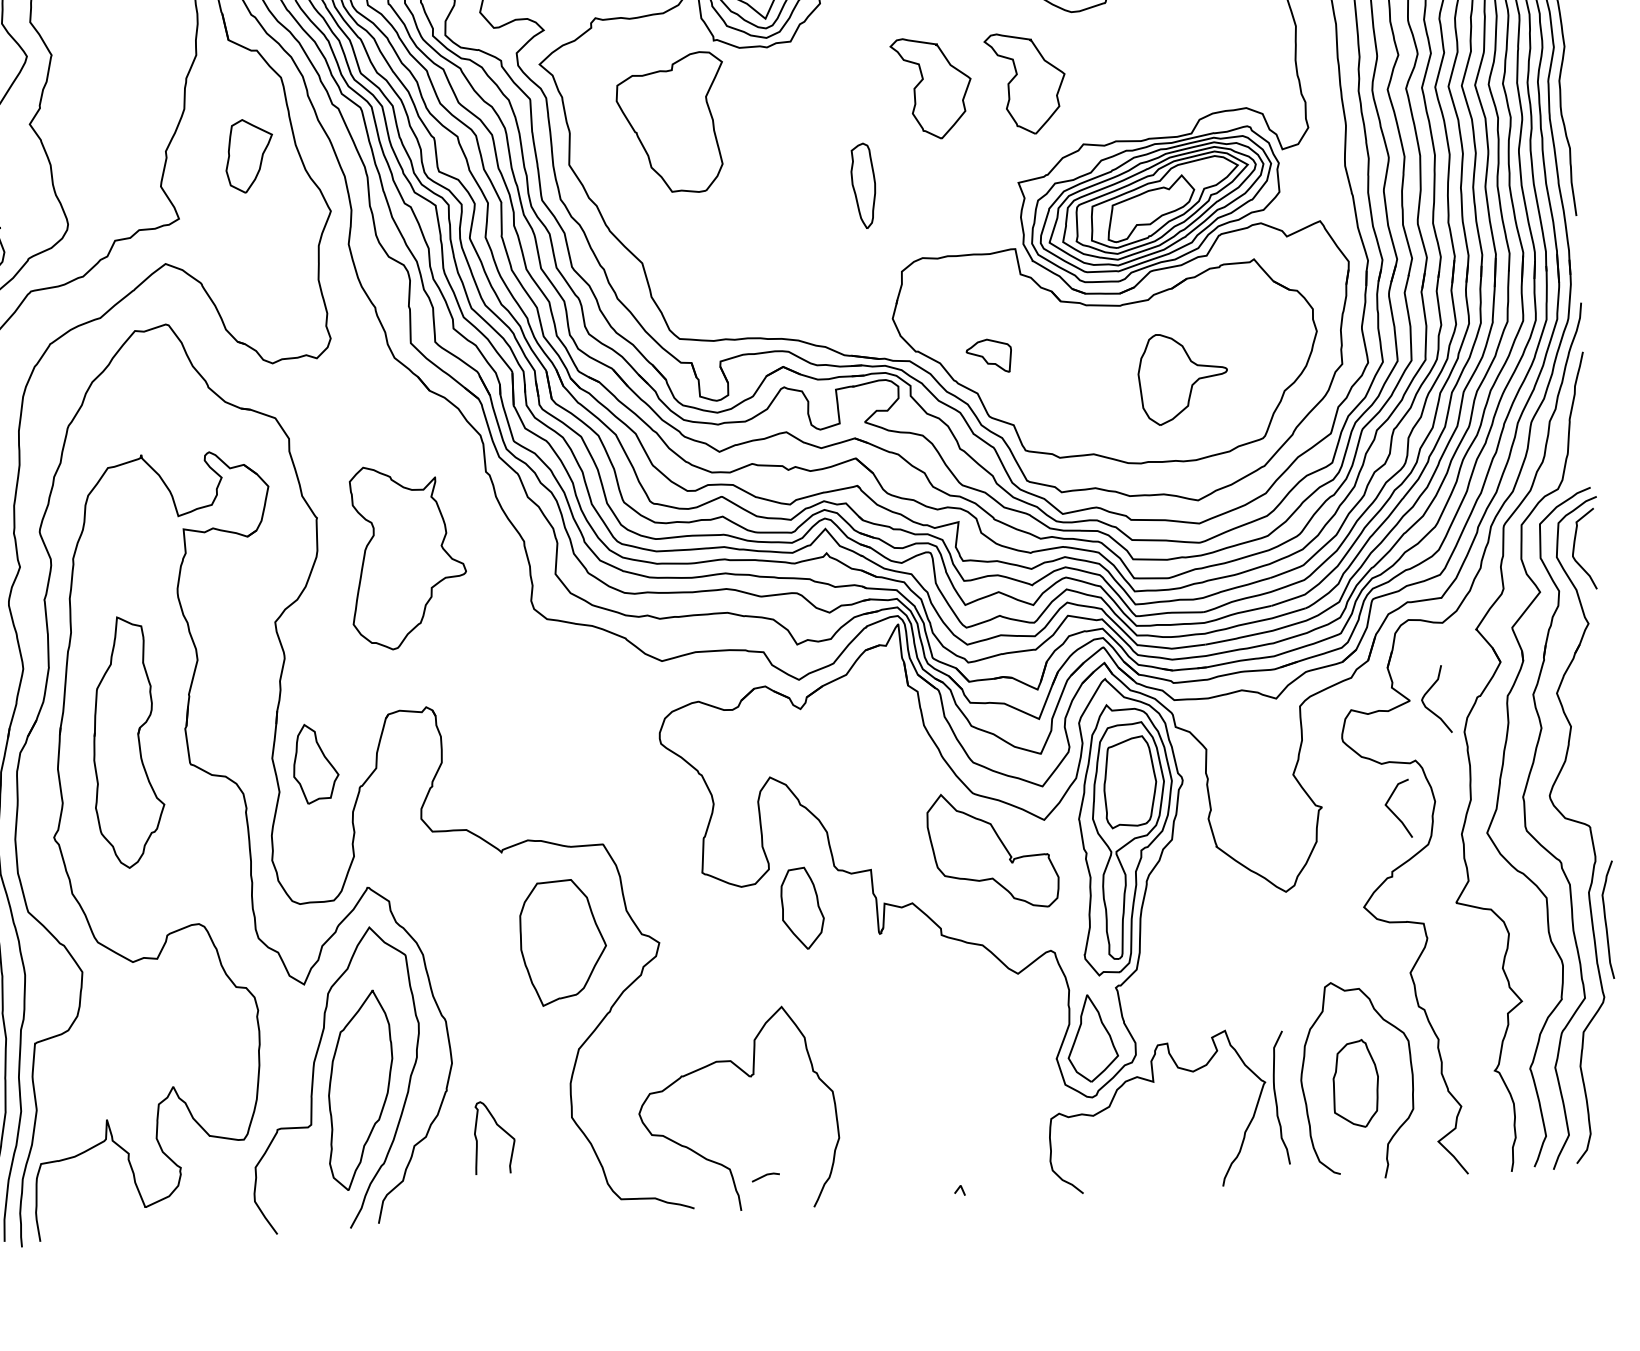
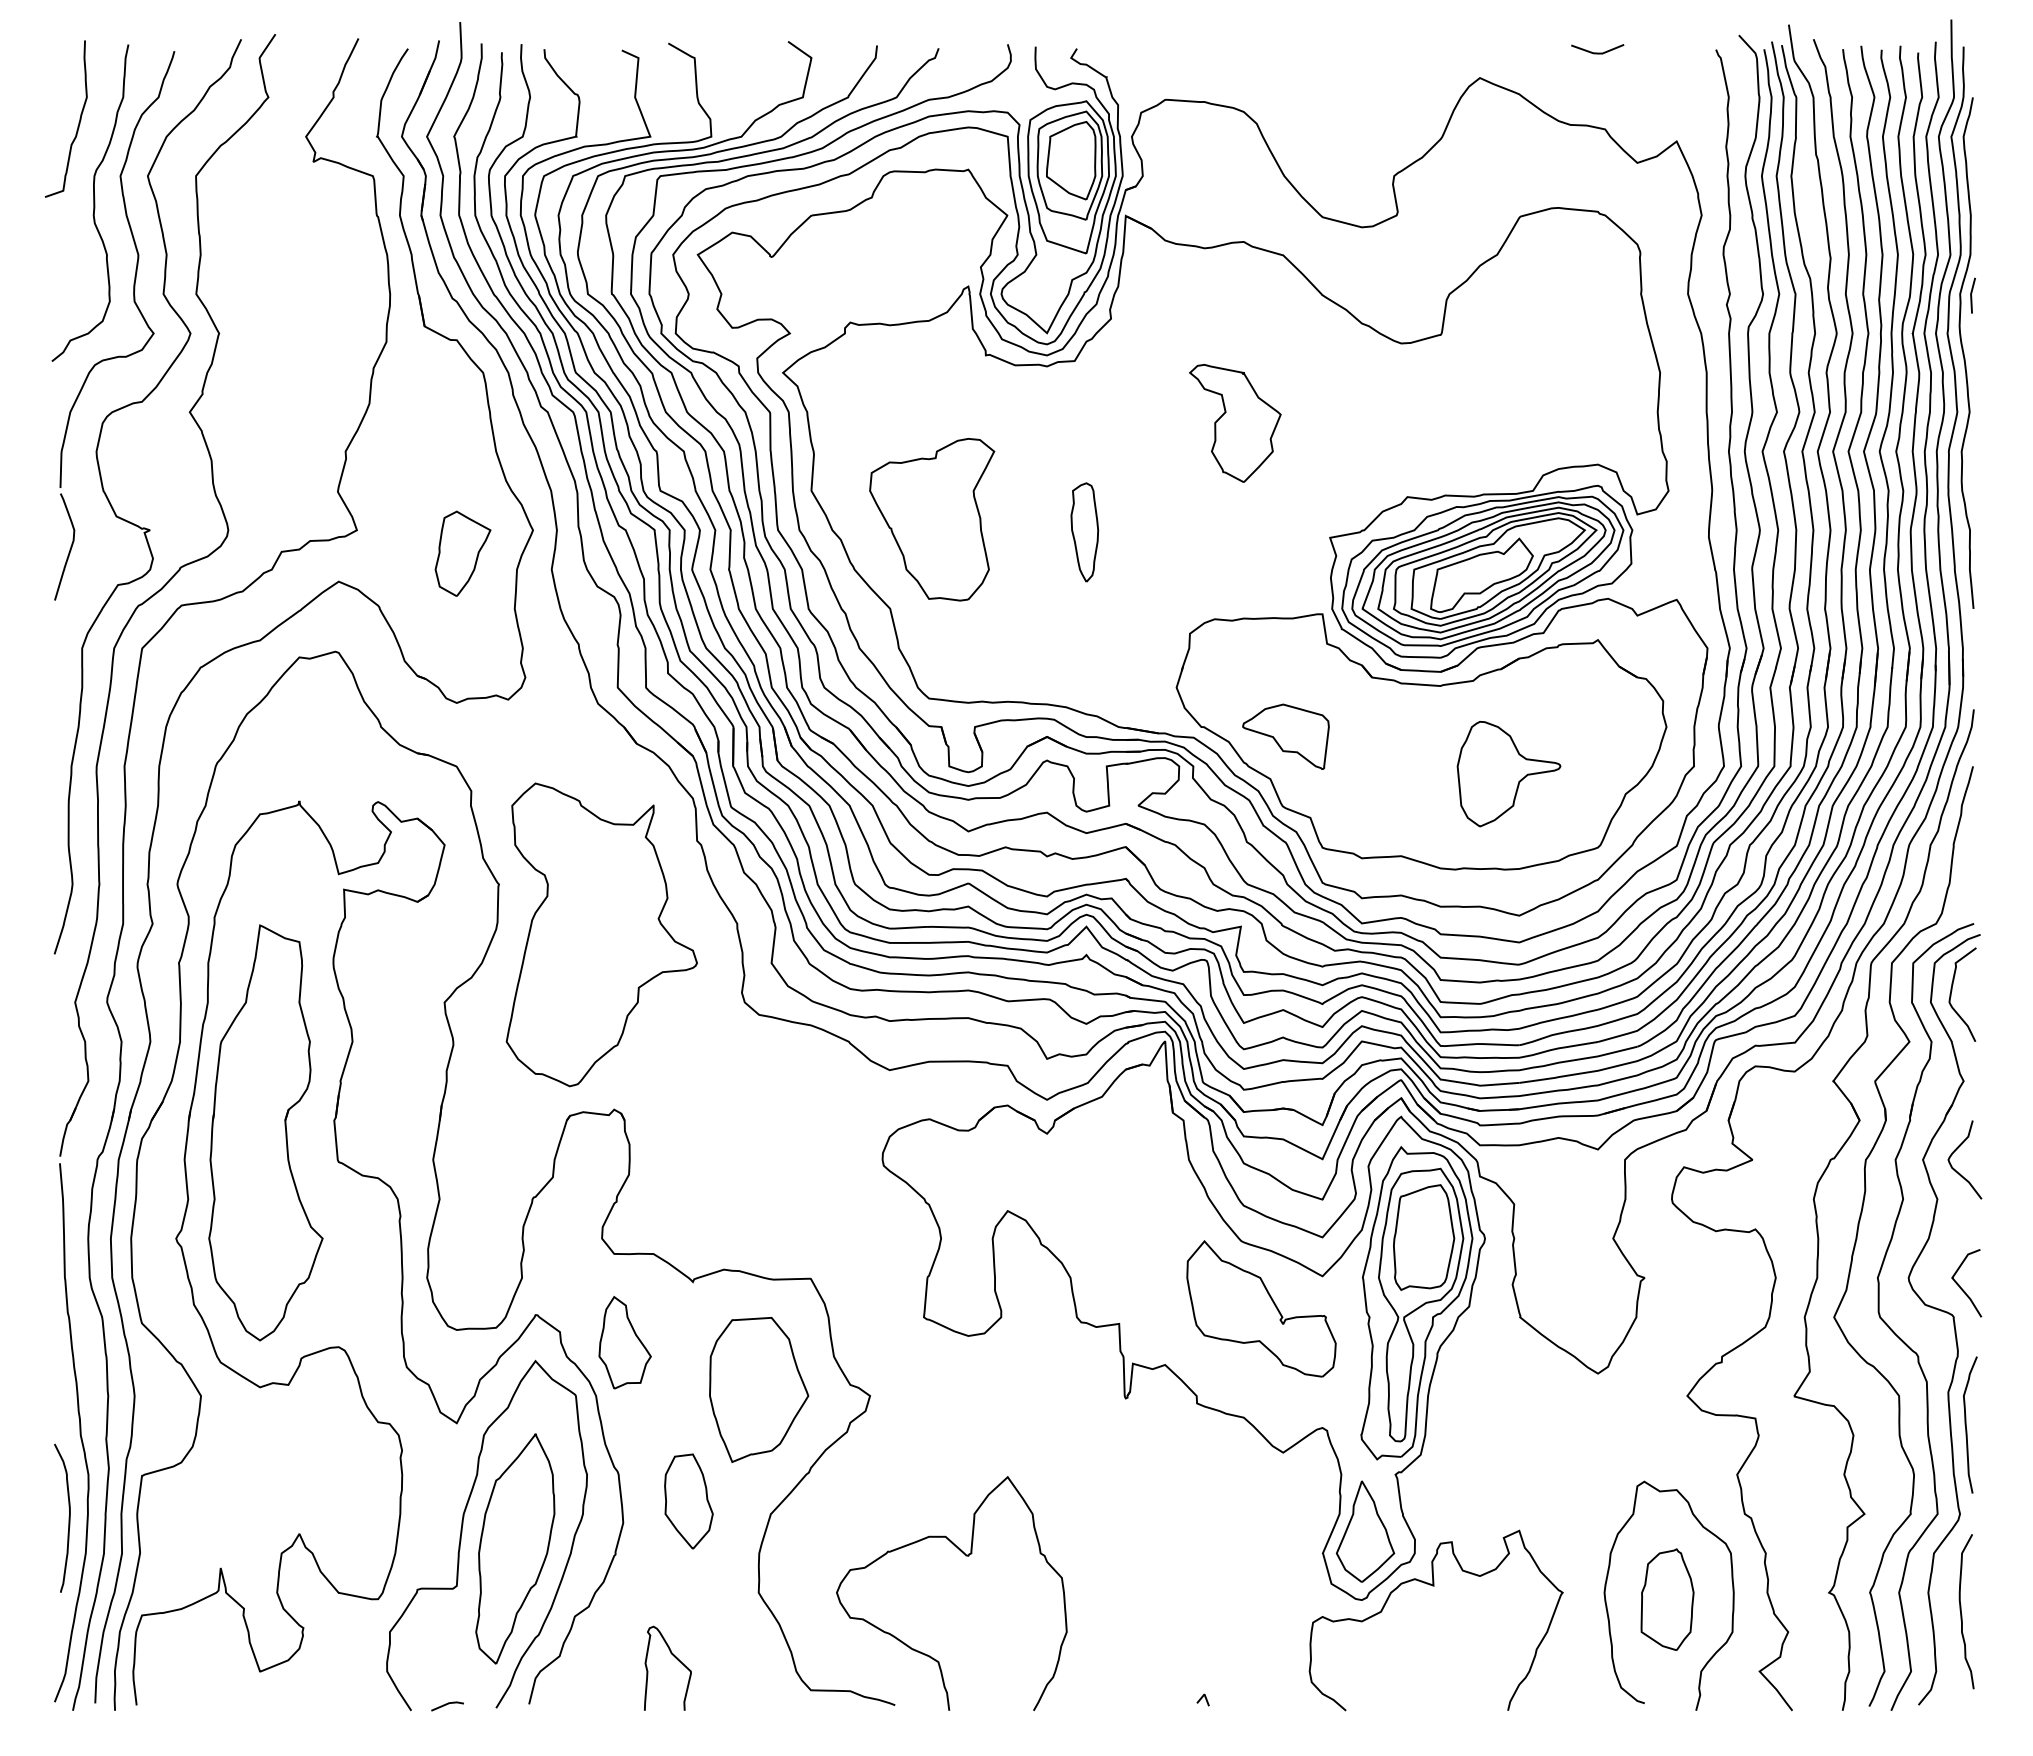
part: (1025, 83) -> (1344, 423), removed
part: (671, 123) -> (932, 519), moved
part: (248, 155) -> (462, 553), moved
part: (863, 186) -> (1084, 532), moved
part: (988, 356) -> (1285, 736), size x1.67
part: (407, 556) -> (601, 934), size x1.43
curve: (1428, 691) -> (1956, 1150), moved
part: (126, 742) -> (265, 1132), size x1.43
part: (315, 763) -> (624, 1342), moved
curve: (1393, 812) -> (1961, 1287), moved
part: (802, 908) -> (688, 1501), moved
curve: (1276, 1098) -> (1961, 1611), moved
curve: (500, 1128) -> (675, 1658), moved
line: (764, 1176) -> (446, 1705), moved

